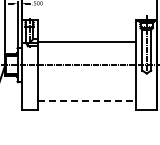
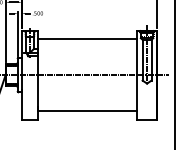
line: (87, 41) -> (87, 38), moved
line: (87, 101) -> (87, 111), dashed -> solid

